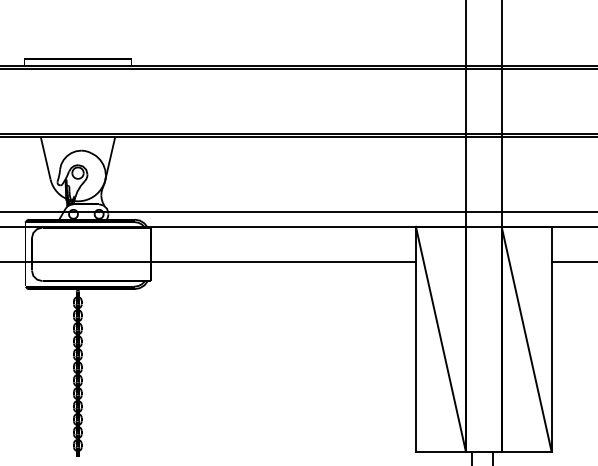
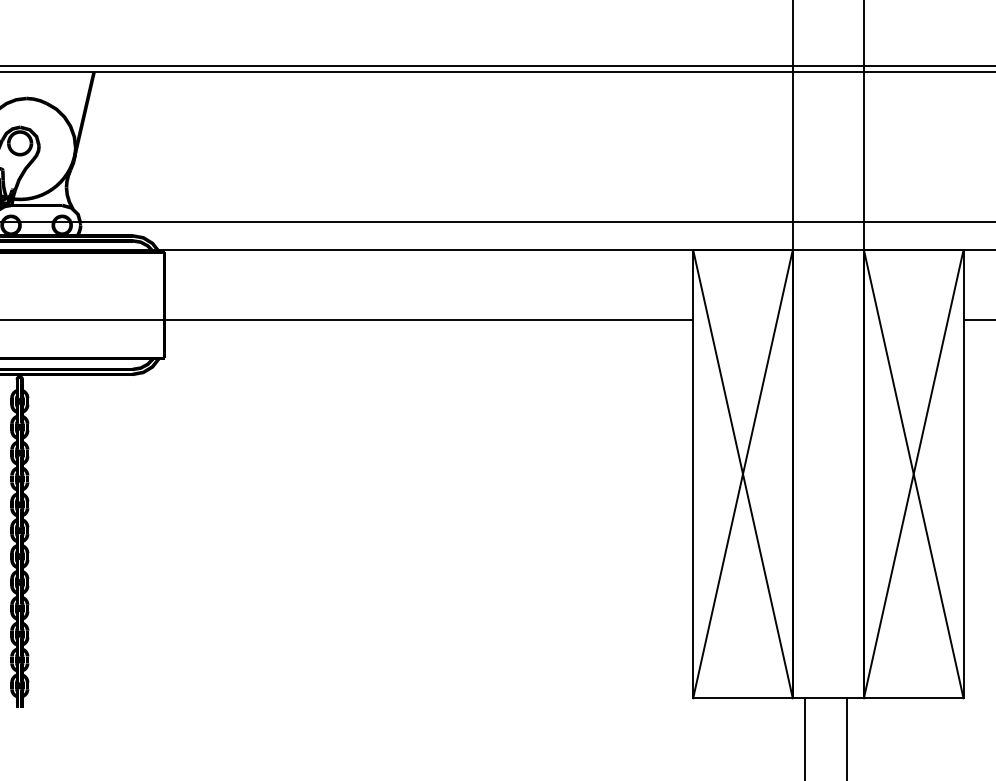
line: (440, 338) -> (742, 472), added
line: (526, 338) -> (913, 472), added

